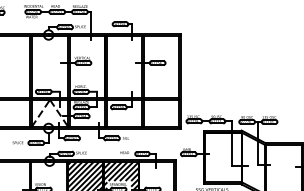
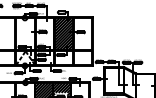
hatch: (123, 67) -> (63, 34), added

